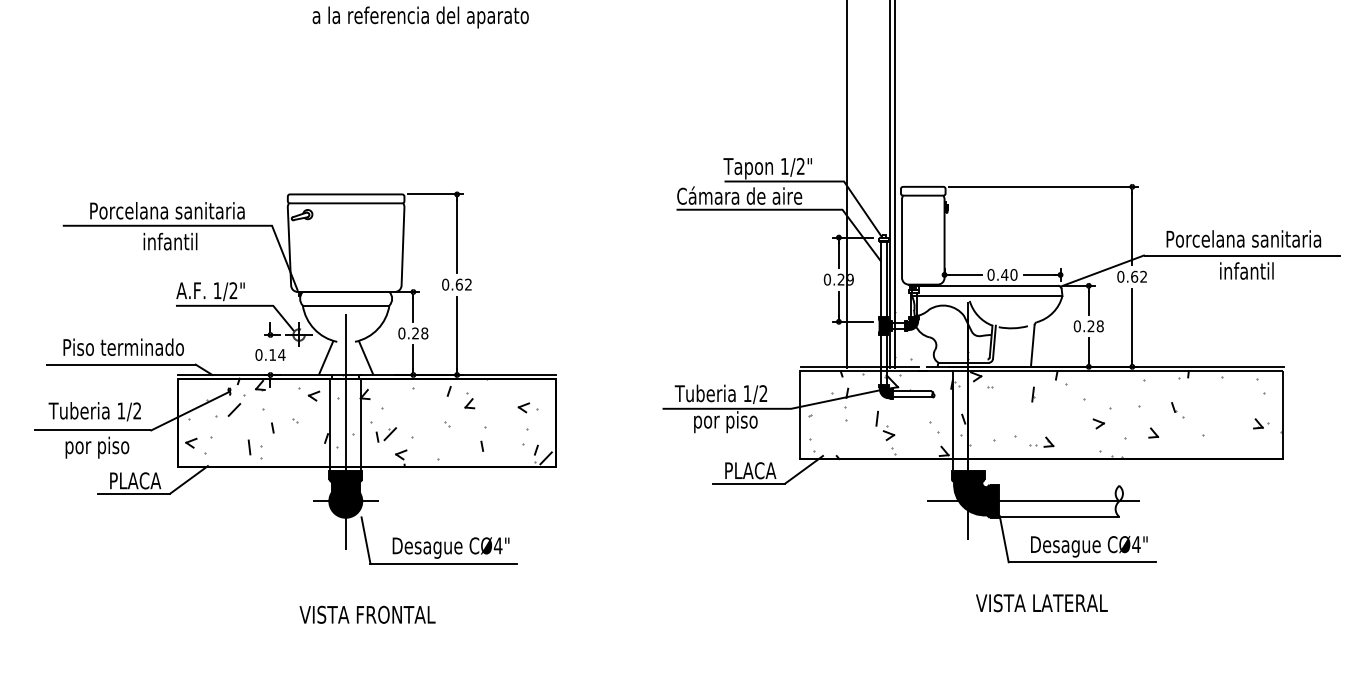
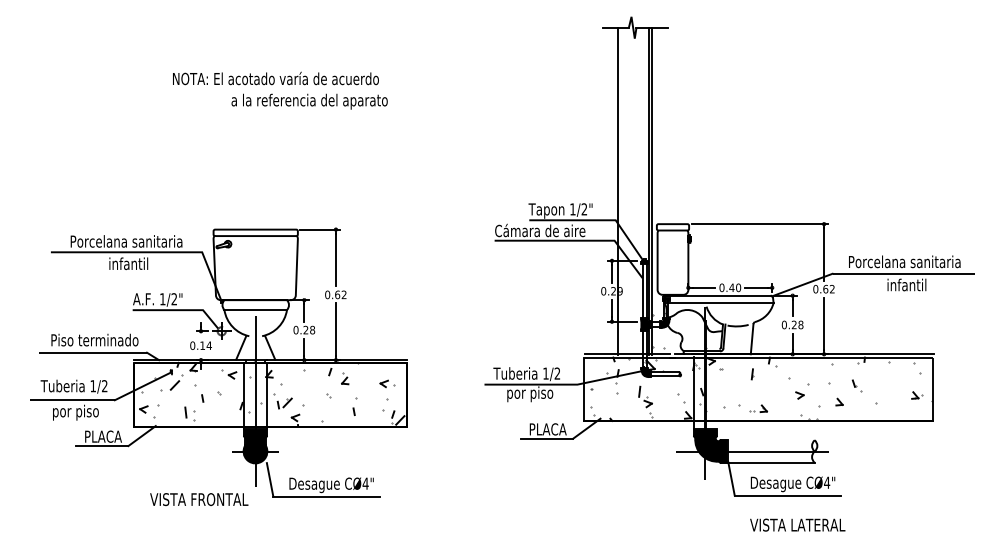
text: (1041, 602) -> (797, 524), moved
text: (367, 614) -> (199, 499), moved

